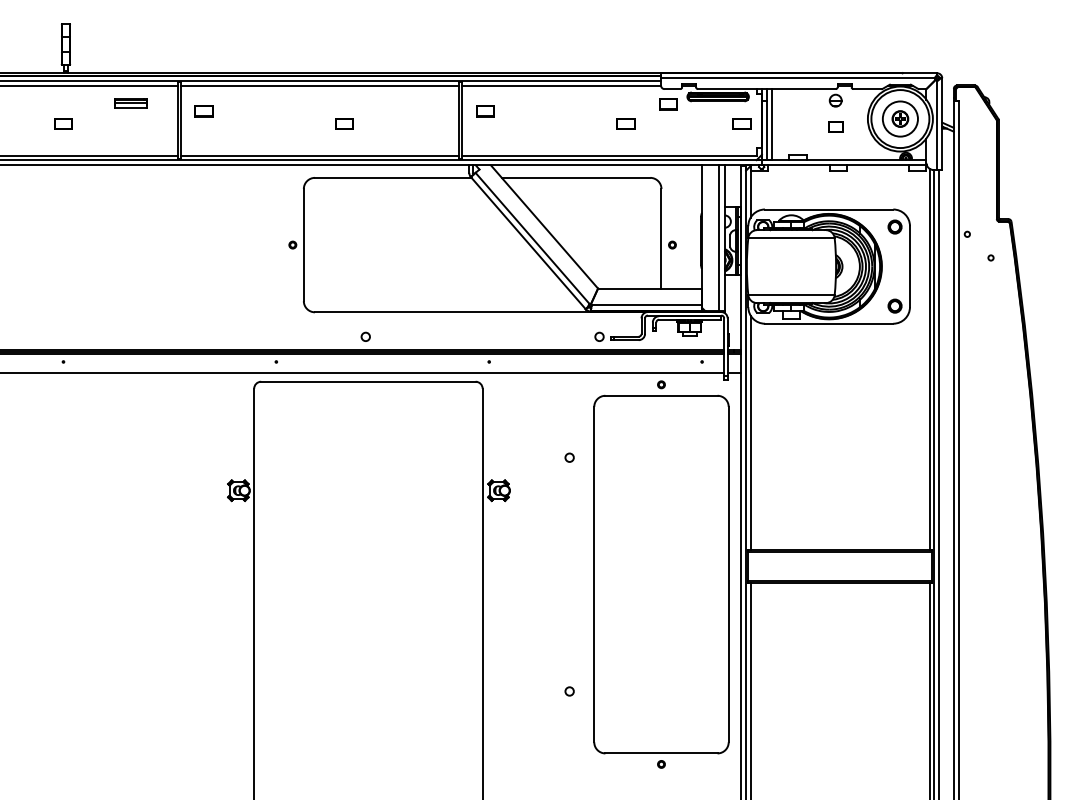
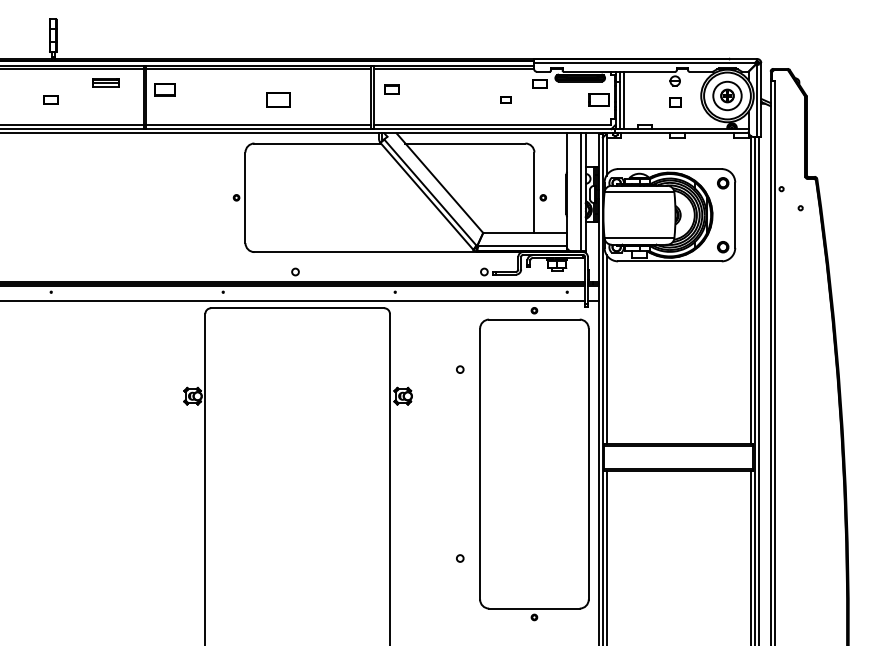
part: (203, 111) -> (164, 89), size x1.4
part: (344, 123) -> (278, 99), size x1.6
part: (625, 123) -> (505, 99), size x0.7
part: (741, 123) -> (599, 99), size x1.4

